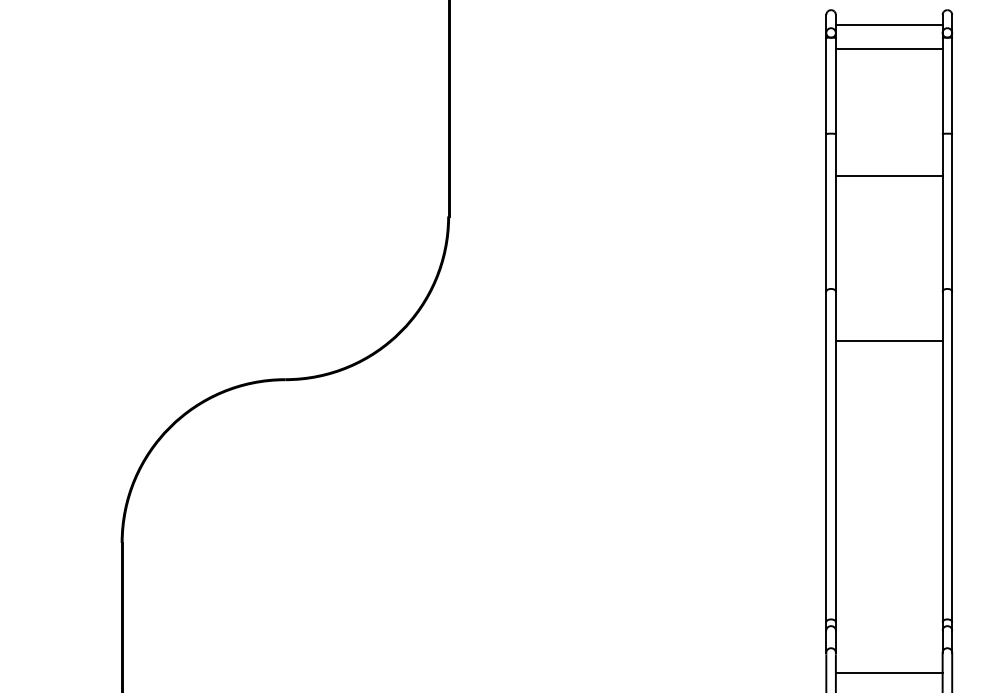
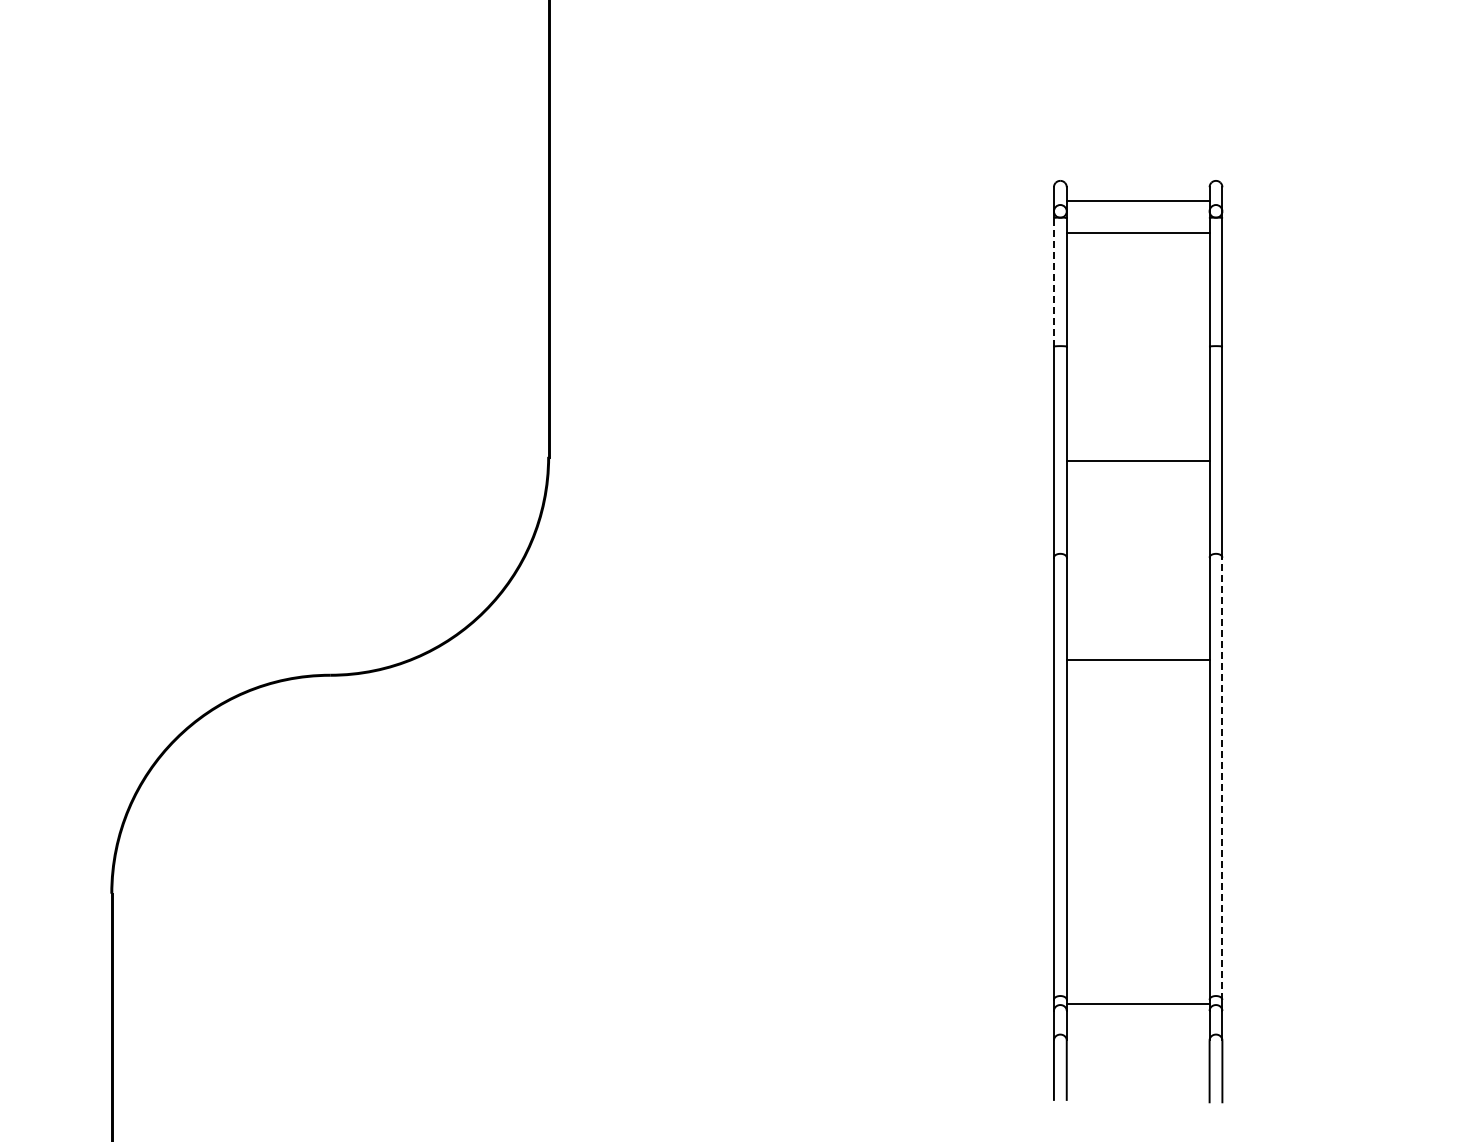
line: (825, 85) -> (1053, 281), solid -> dashed
line: (888, 176) -> (1137, 461), moved
line: (888, 341) -> (1137, 660), moved
line: (952, 456) -> (1222, 778), solid -> dashed
line: (888, 672) -> (1137, 1004), moved

